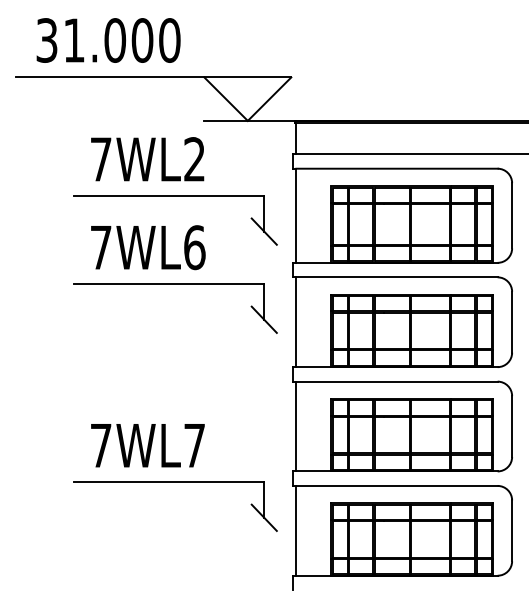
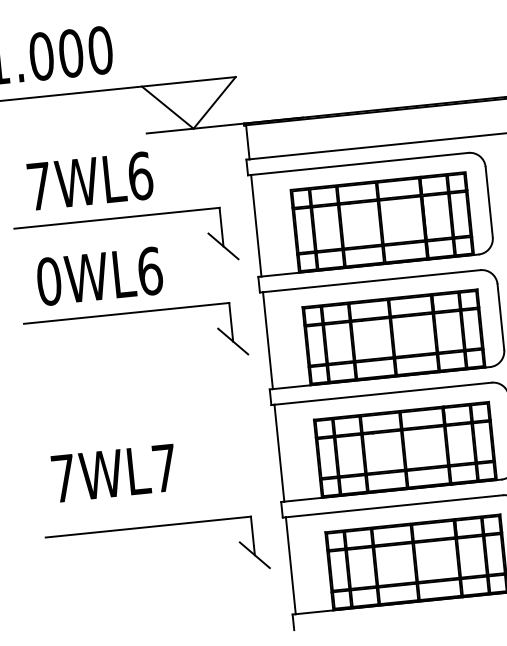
text: (194, 159) -> (140, 176), 7WL2 -> 7WL6
text: (100, 247) -> (48, 281), 7WL6 -> 0WL6
text: (147, 445) -> (113, 473), moved

